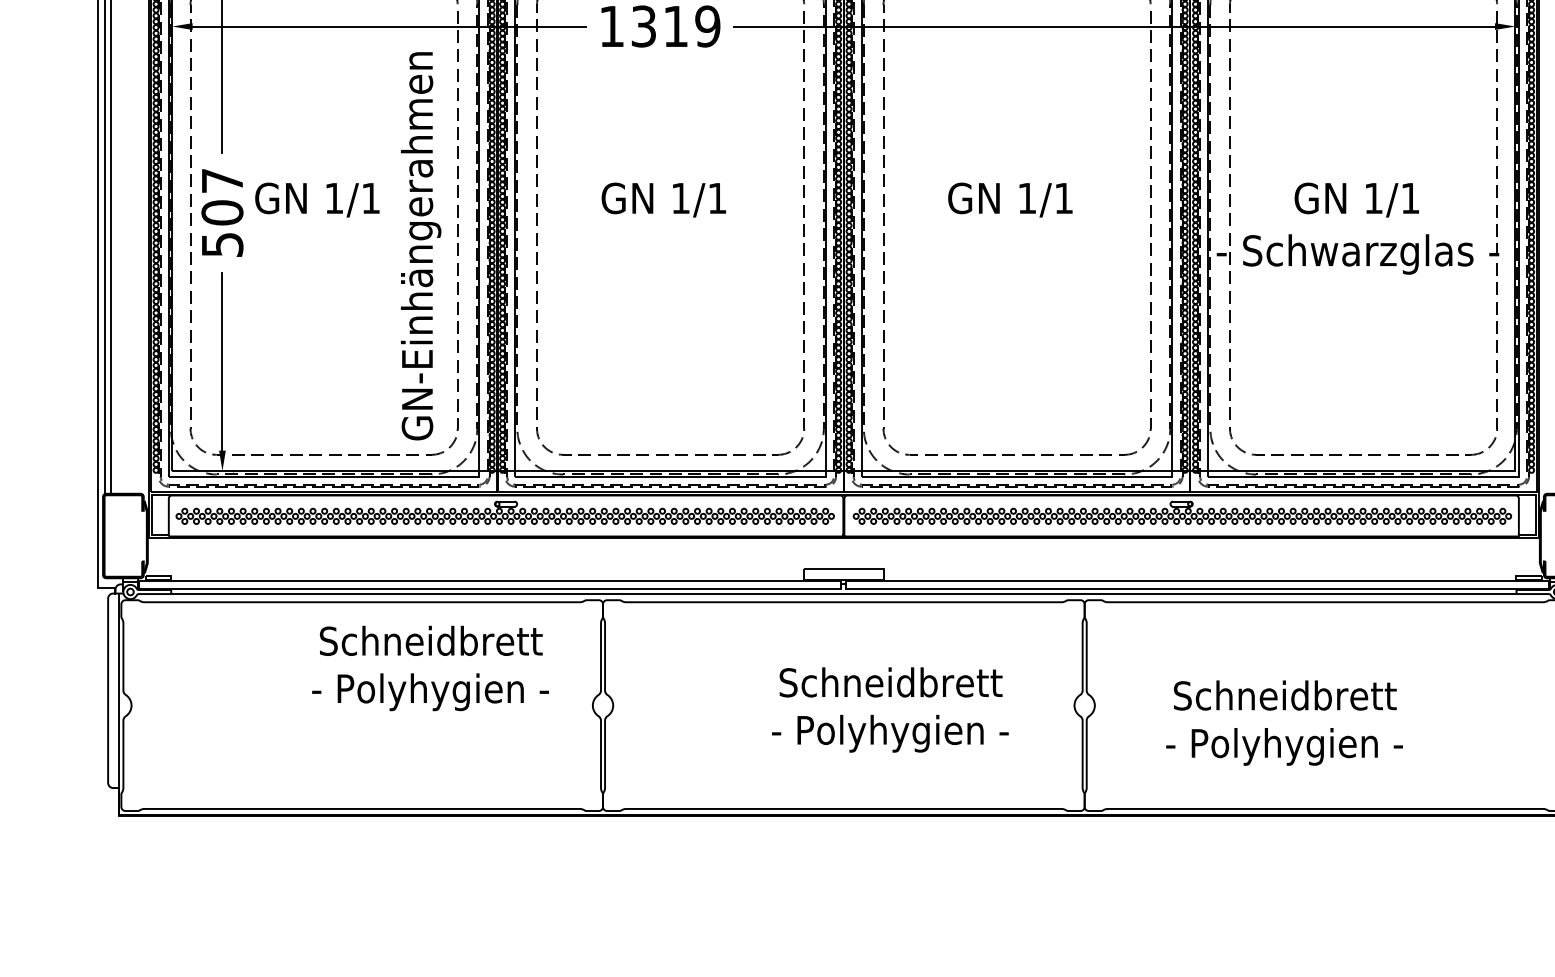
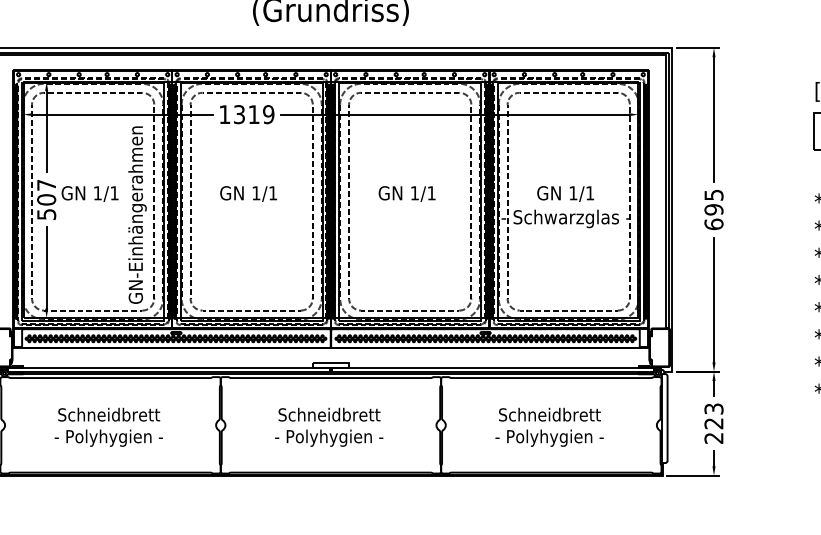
text: (429, 666) -> (108, 426), moved
text: (890, 708) -> (329, 426), moved
text: (1284, 721) -> (549, 426), moved

